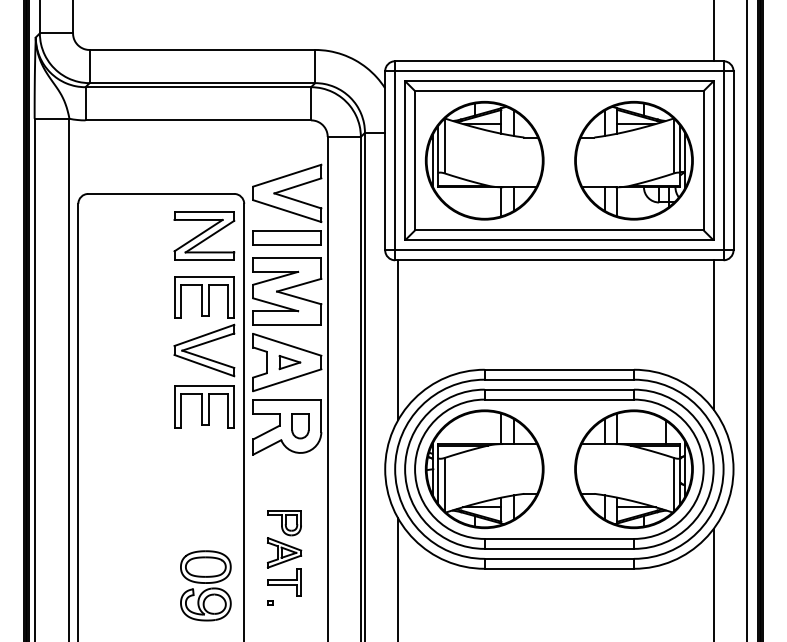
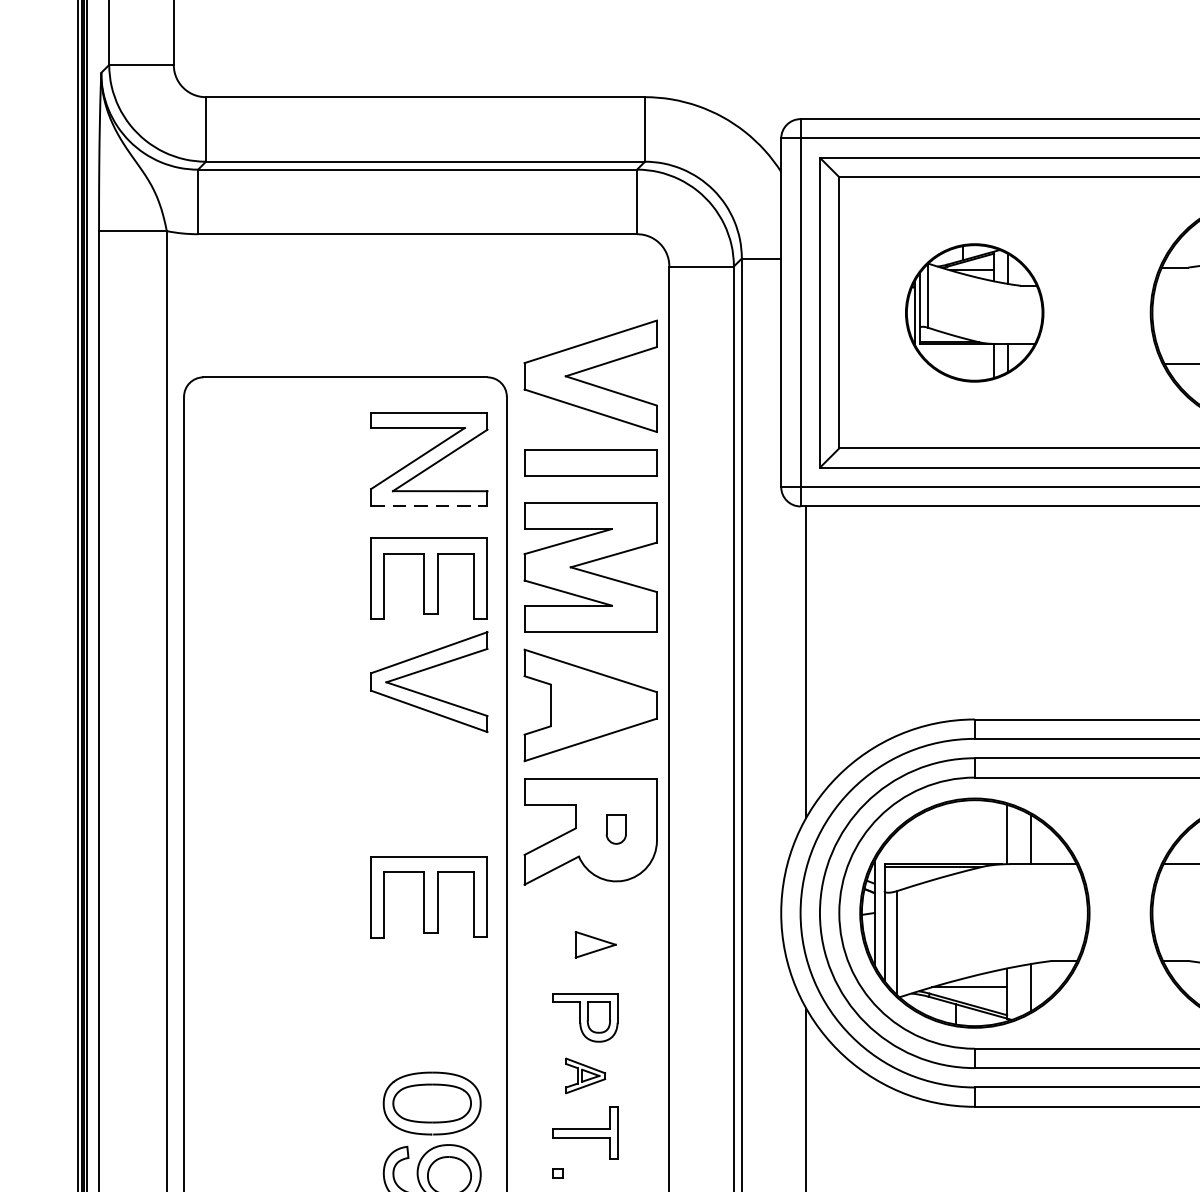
part: (484, 160) -> (974, 312), size x0.6
line: (204, 259) -> (429, 504), solid -> dashed
part: (289, 362) -> (594, 944), moved
part: (204, 406) -> (429, 896), moved
part: (300, 426) -> (616, 829), size x0.6
part: (284, 552) -> (585, 1075), size x0.6

